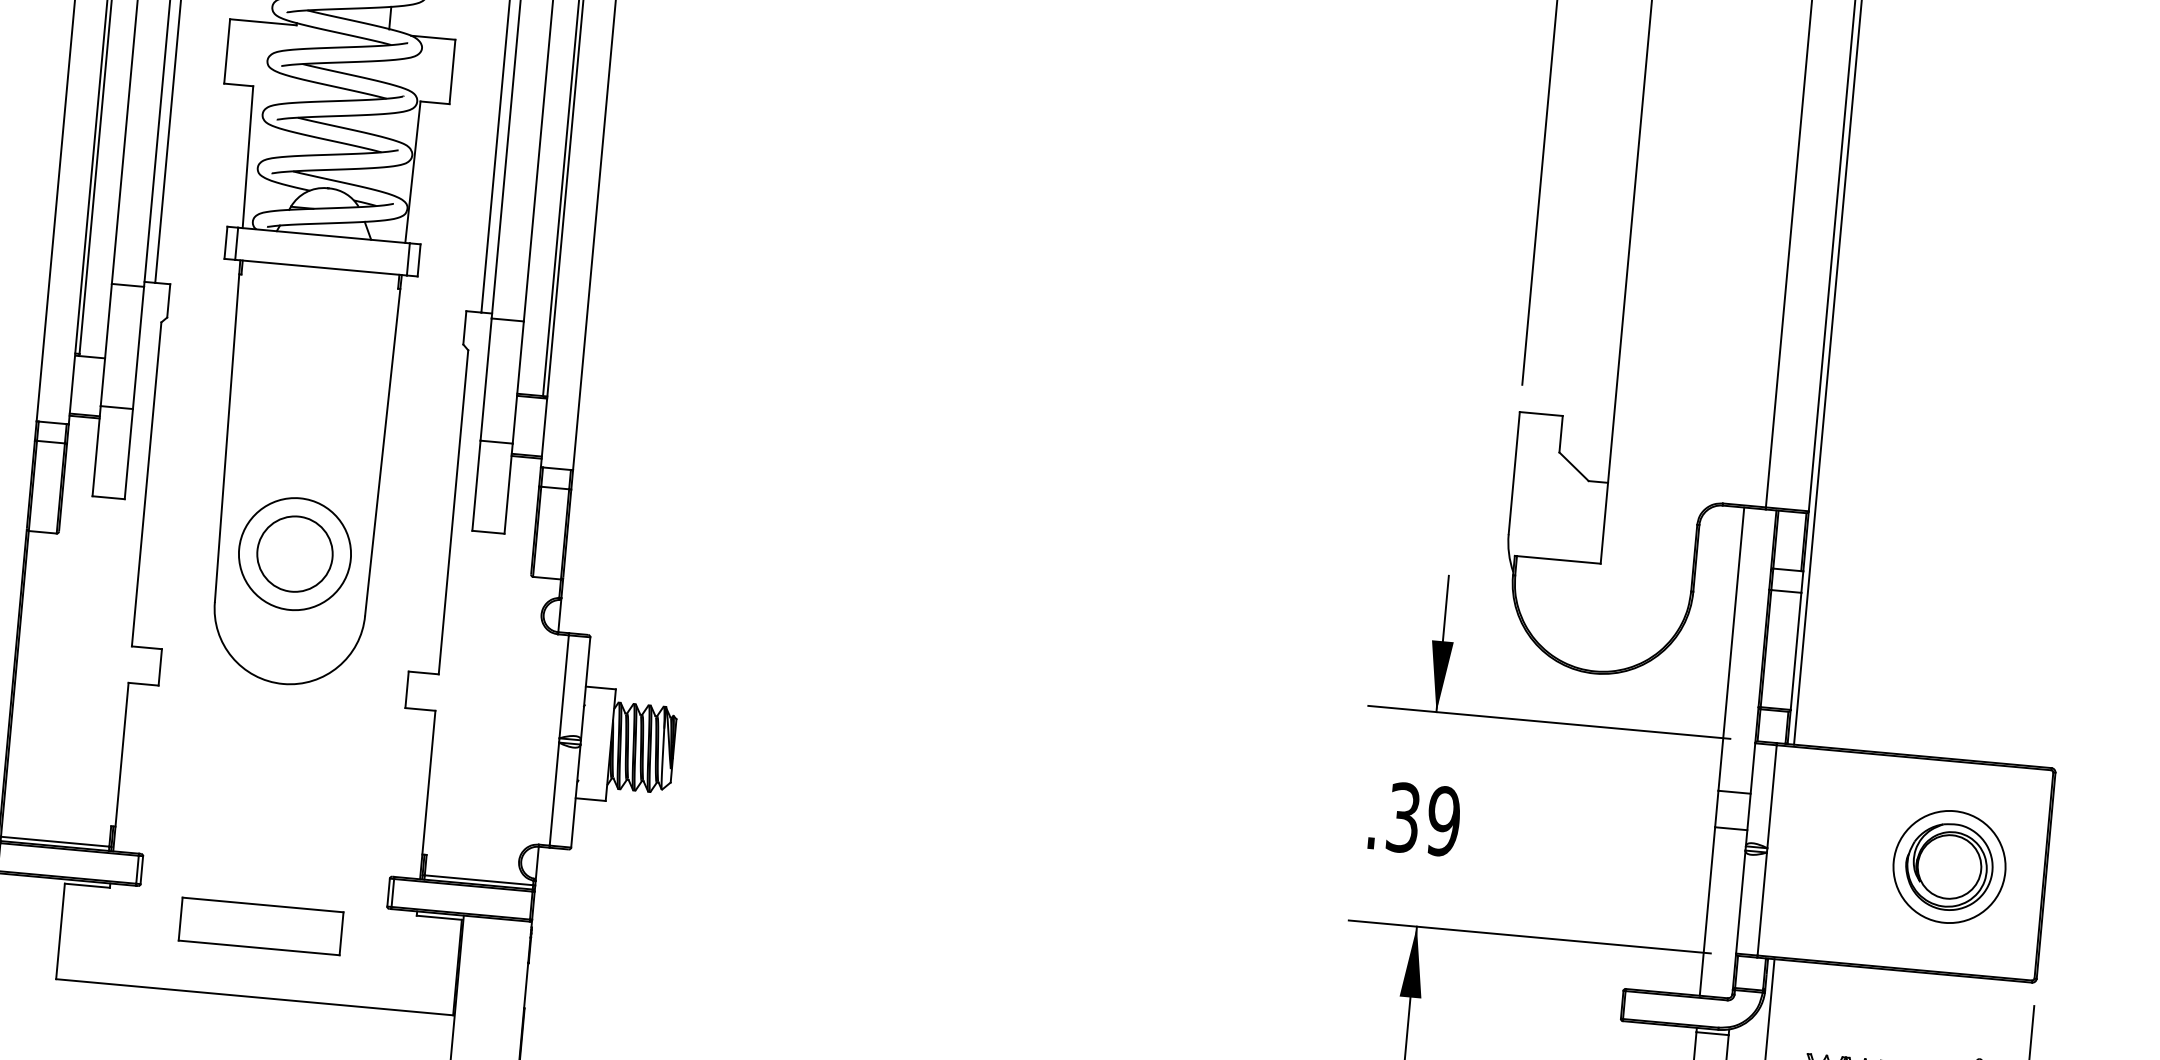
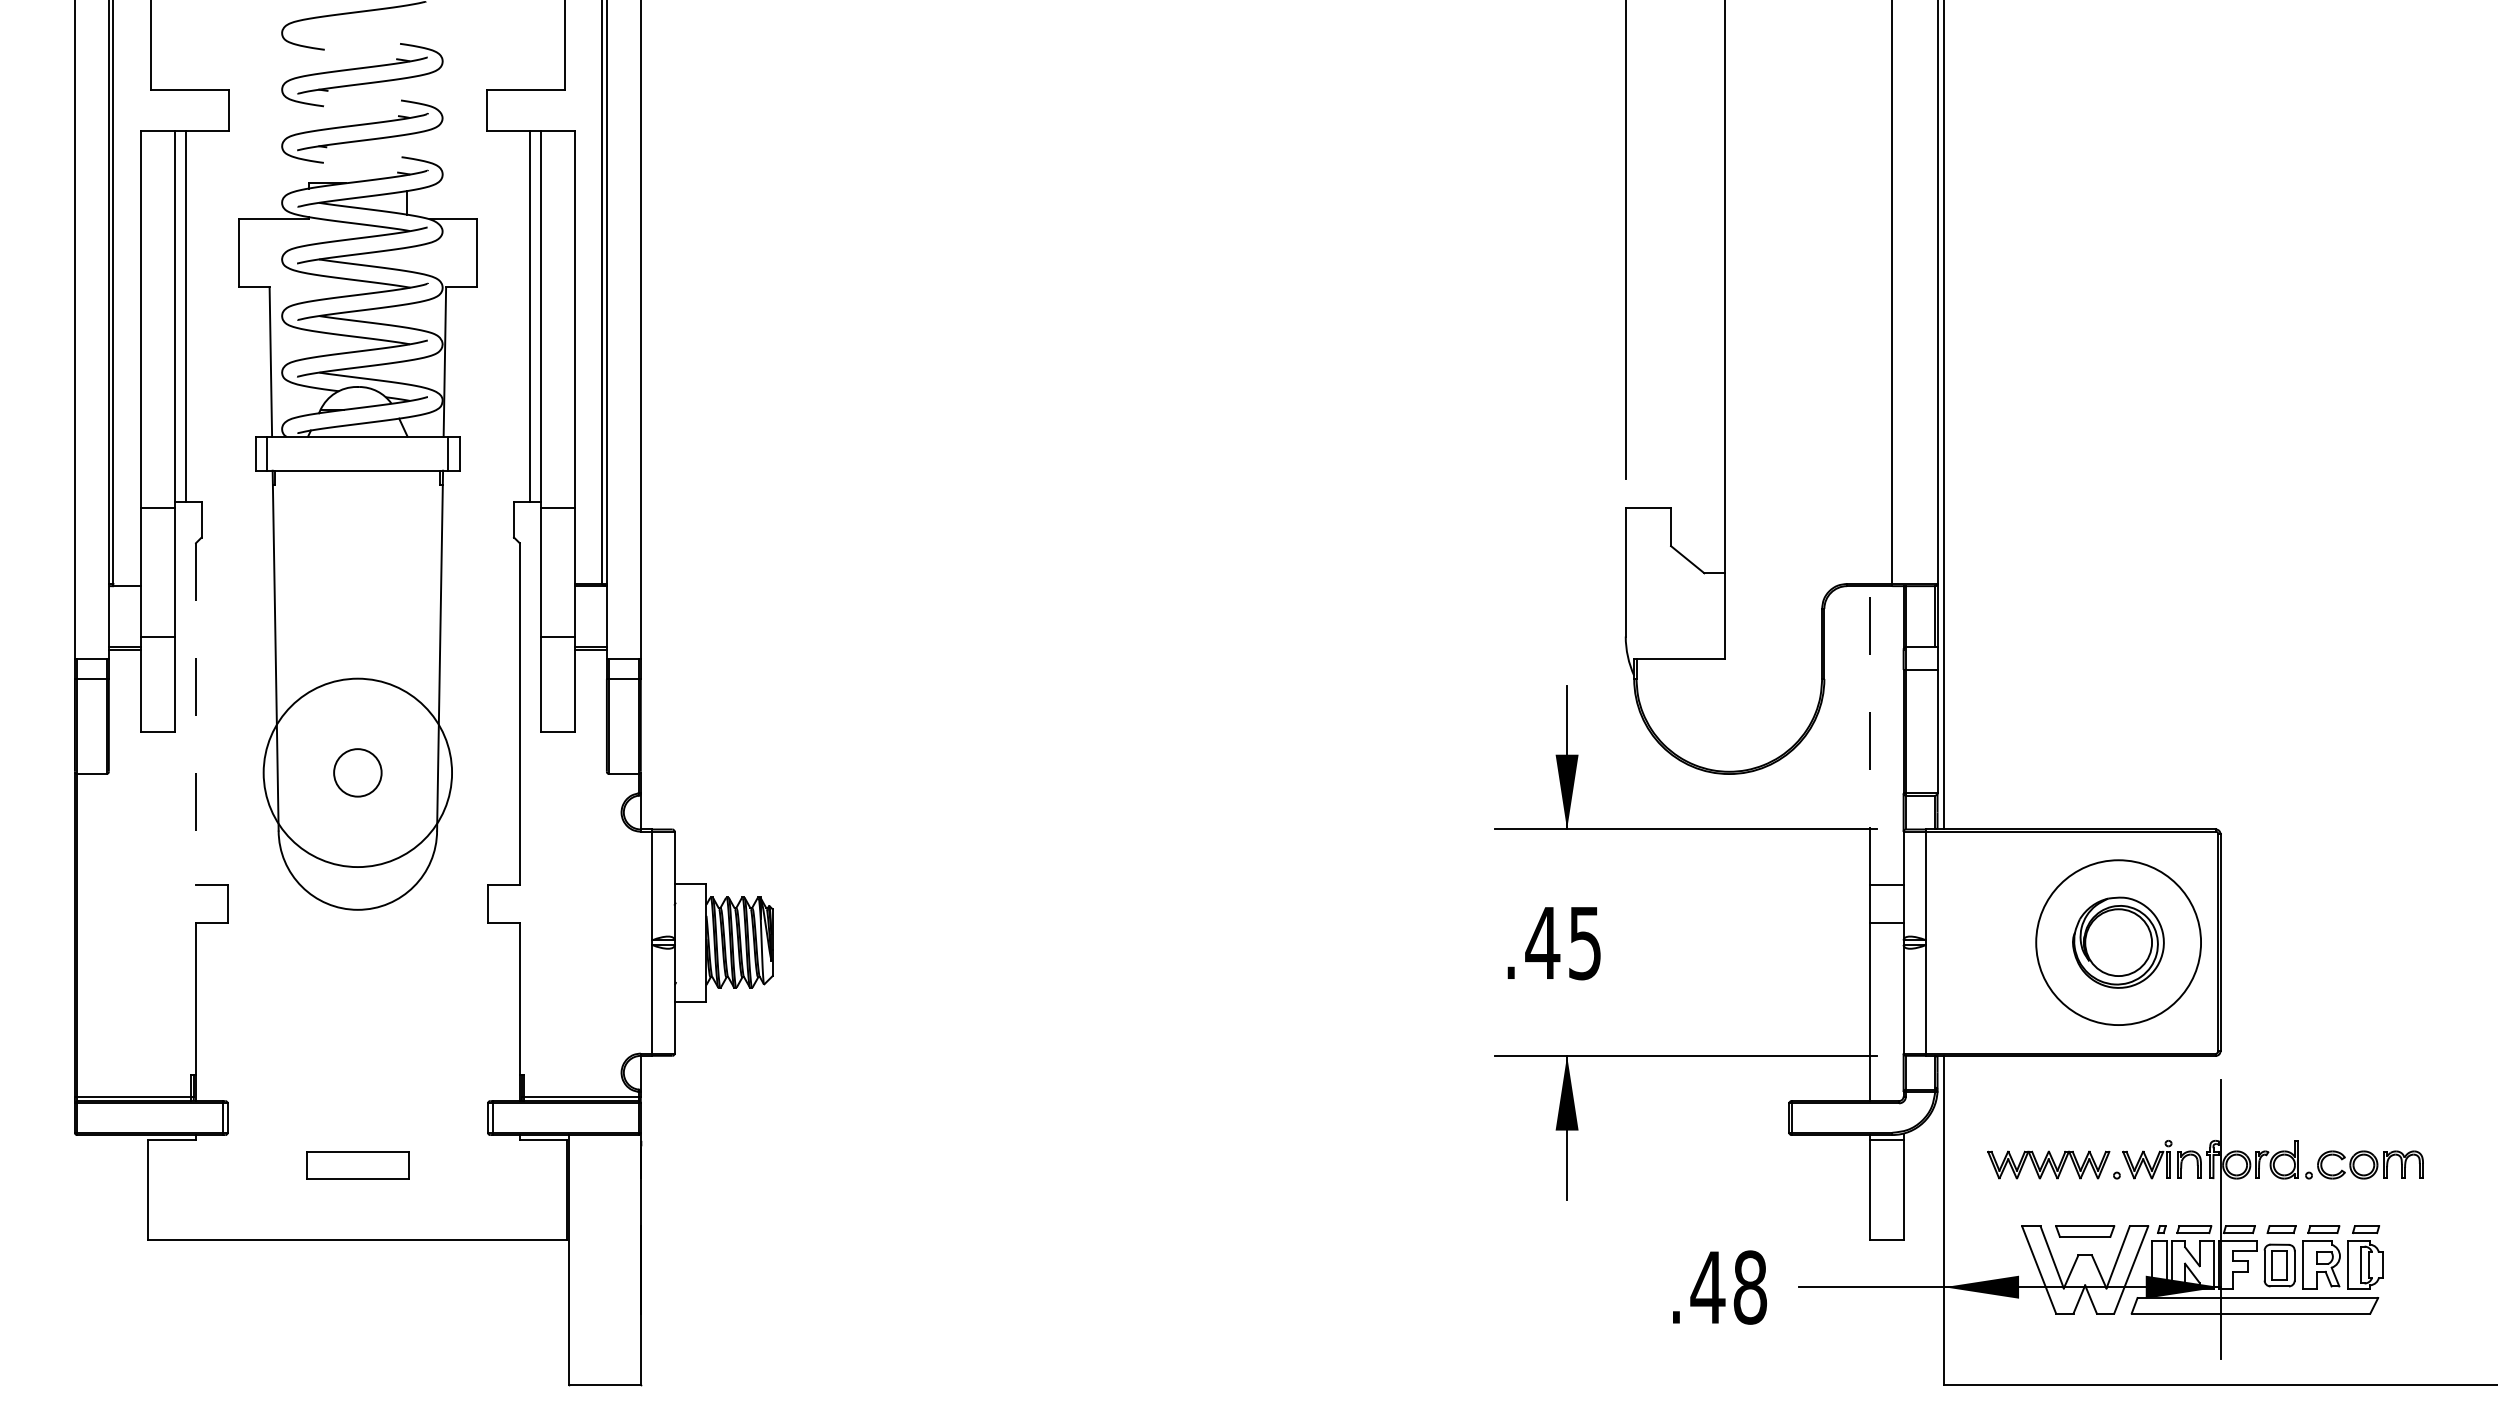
line: (147, 484) -> (196, 714), solid -> dashed
circle: (294, 553) -> (357, 772), size x0.6
circle: (294, 553) -> (357, 772), size x1.6
line: (1731, 649) -> (1869, 735), solid -> dashed
text: (1423, 819) -> (1563, 943), .39 -> .45
circle: (1949, 866) -> (2118, 942), size x1.4
part: (260, 926) -> (357, 1165), size x0.6

